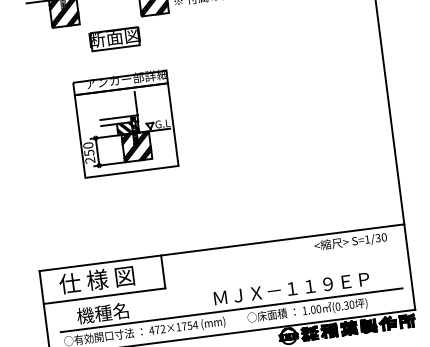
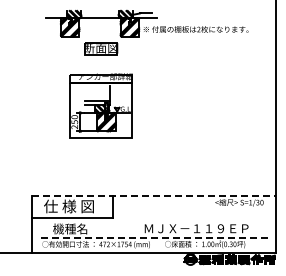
line: (222, 247) -> (154, 195), solid -> dashed
line: (231, 309) -> (155, 237), solid -> dashed

